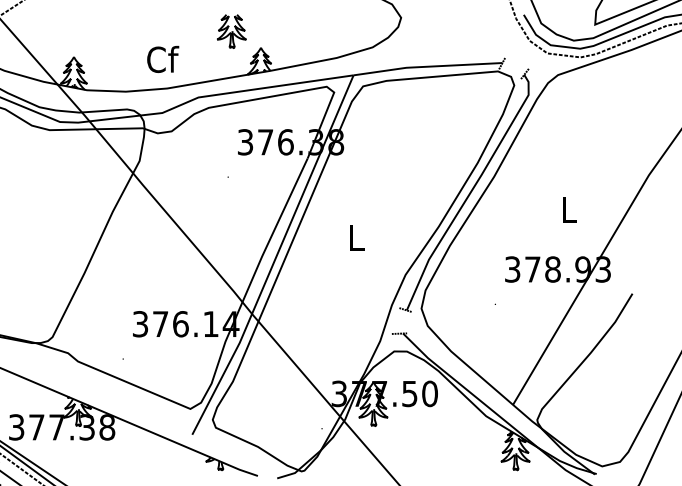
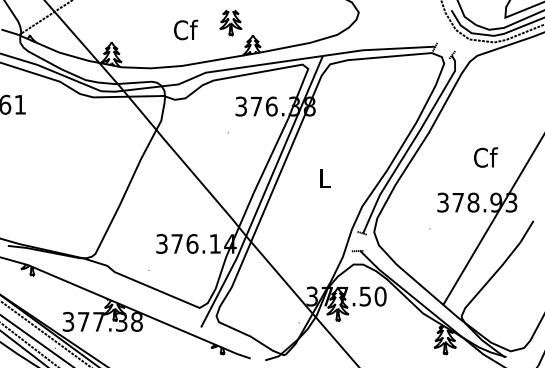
text: (163, 58) -> (186, 29), moved
text: (570, 209) -> (486, 157), L -> Cf

